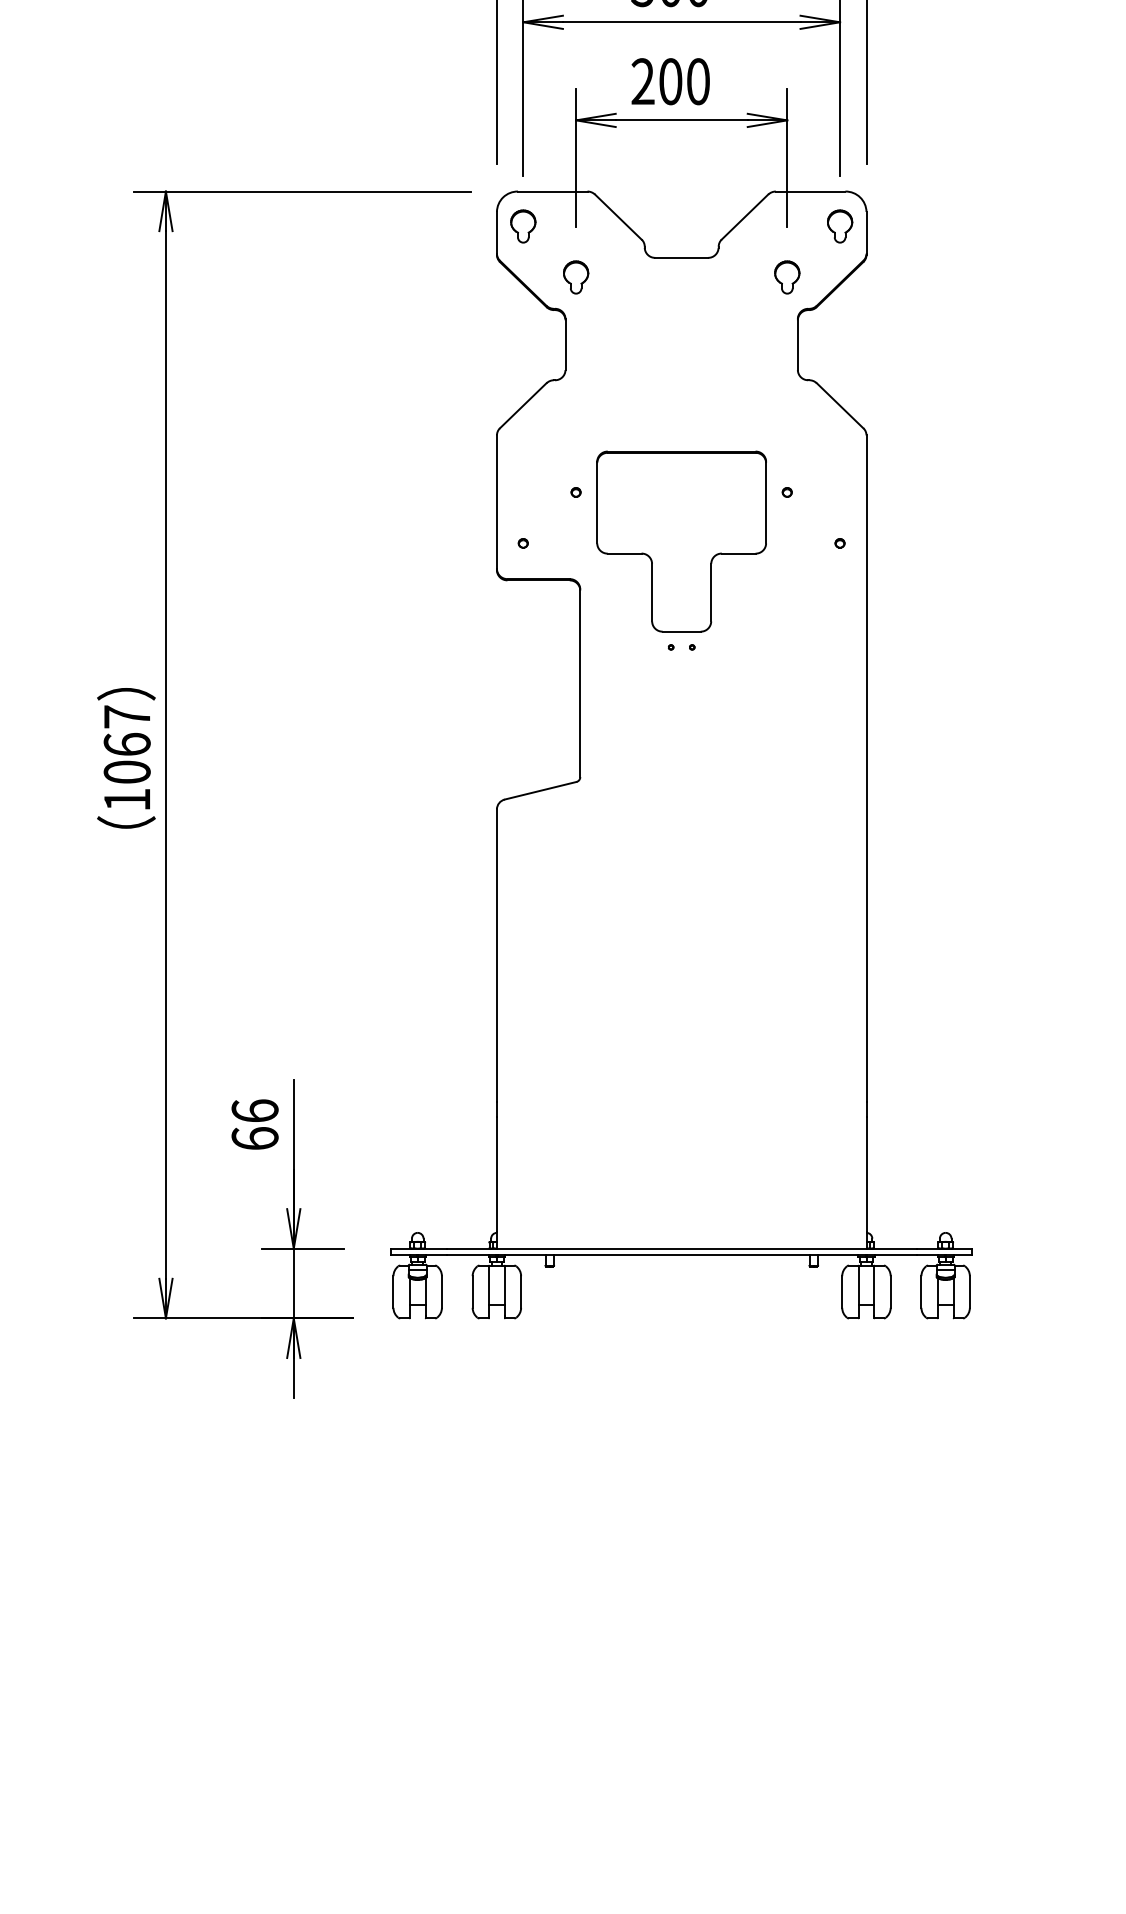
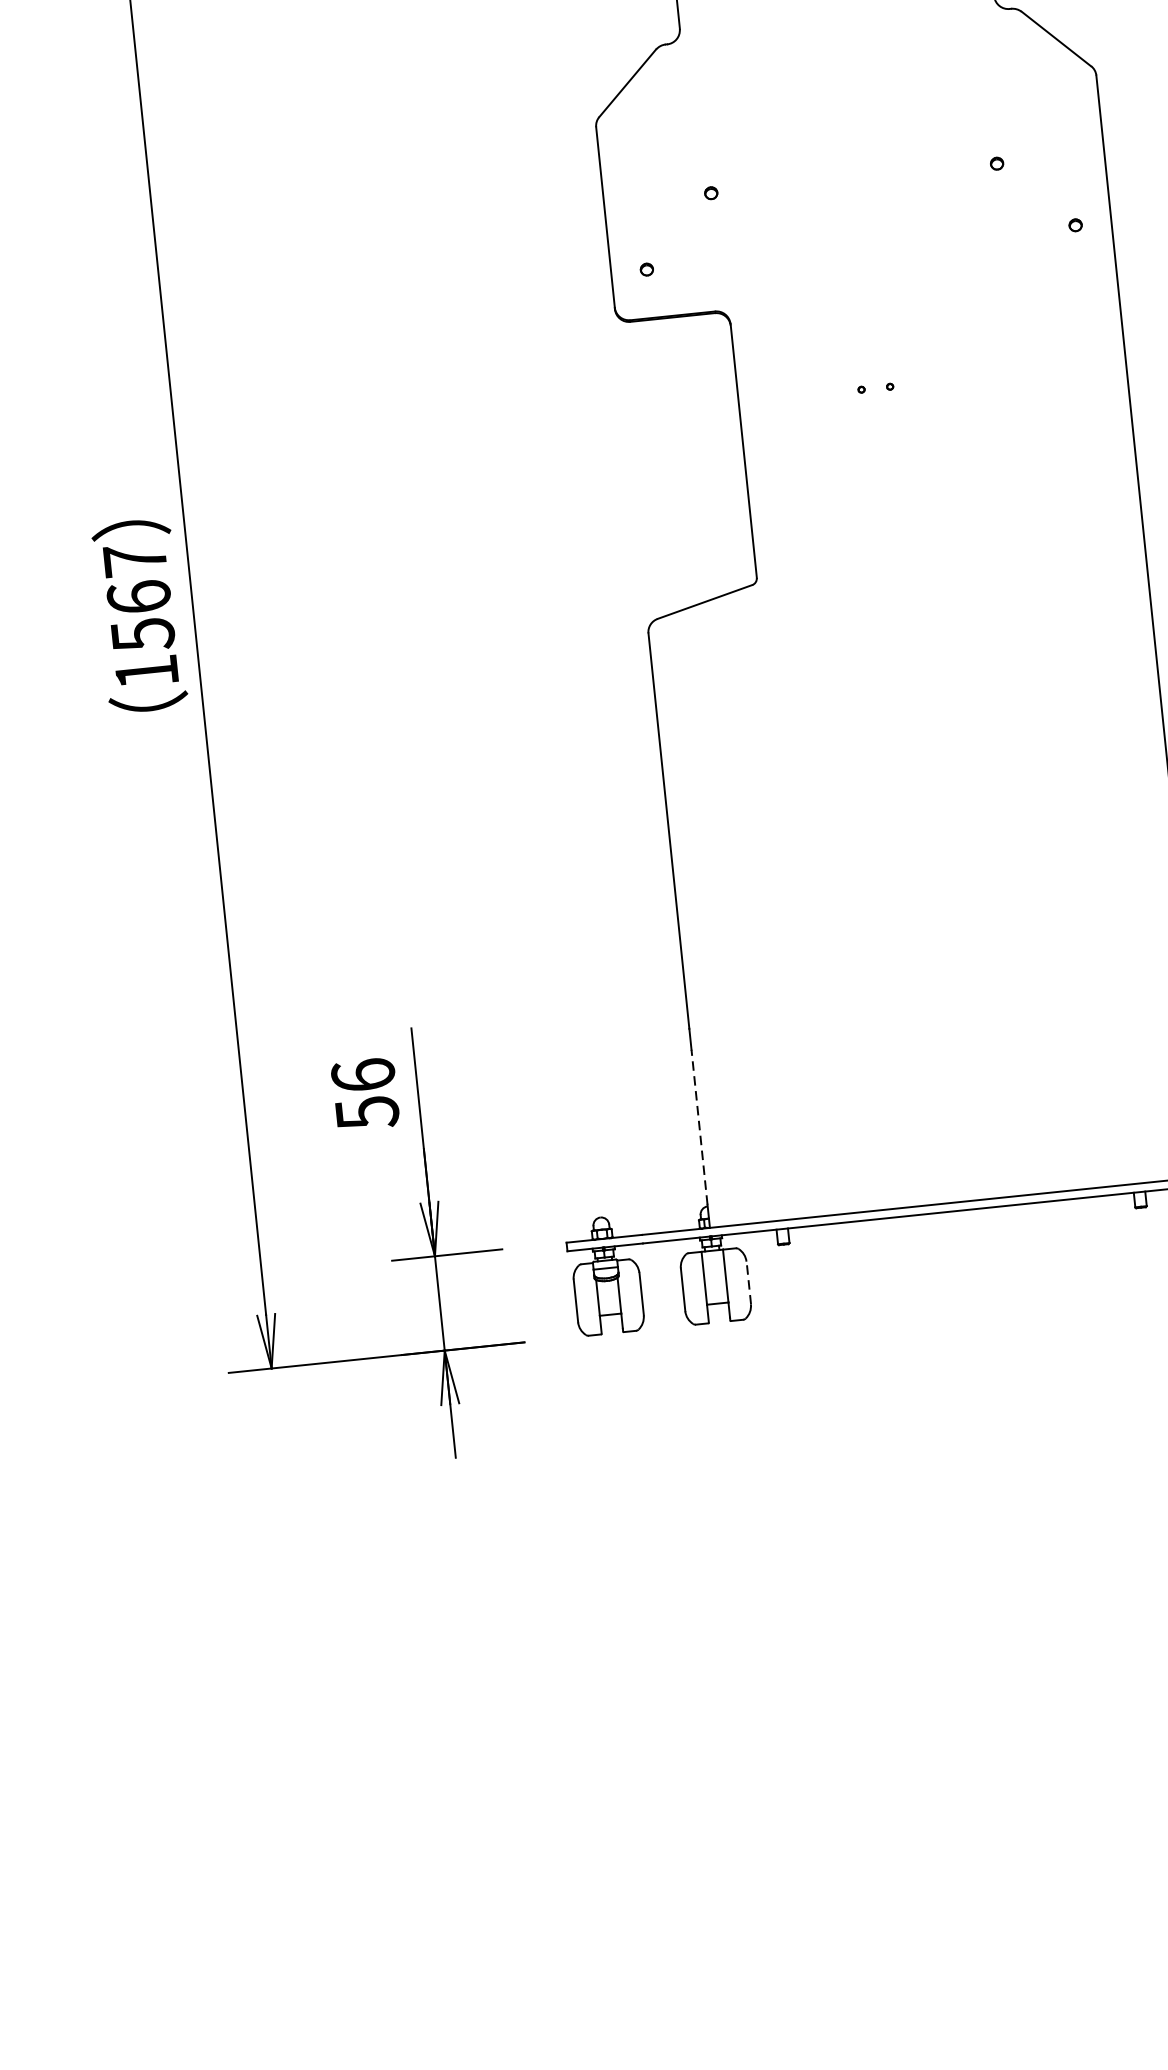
part: (681, 541) -> (860, 244), removed
text: (126, 772) -> (141, 635), 1067 -> 1567
text: (254, 1138) -> (366, 1112), 66 -> 56
line: (496, 1173) -> (698, 1126), solid -> dashed
line: (521, 1292) -> (749, 1283), solid -> dashed

